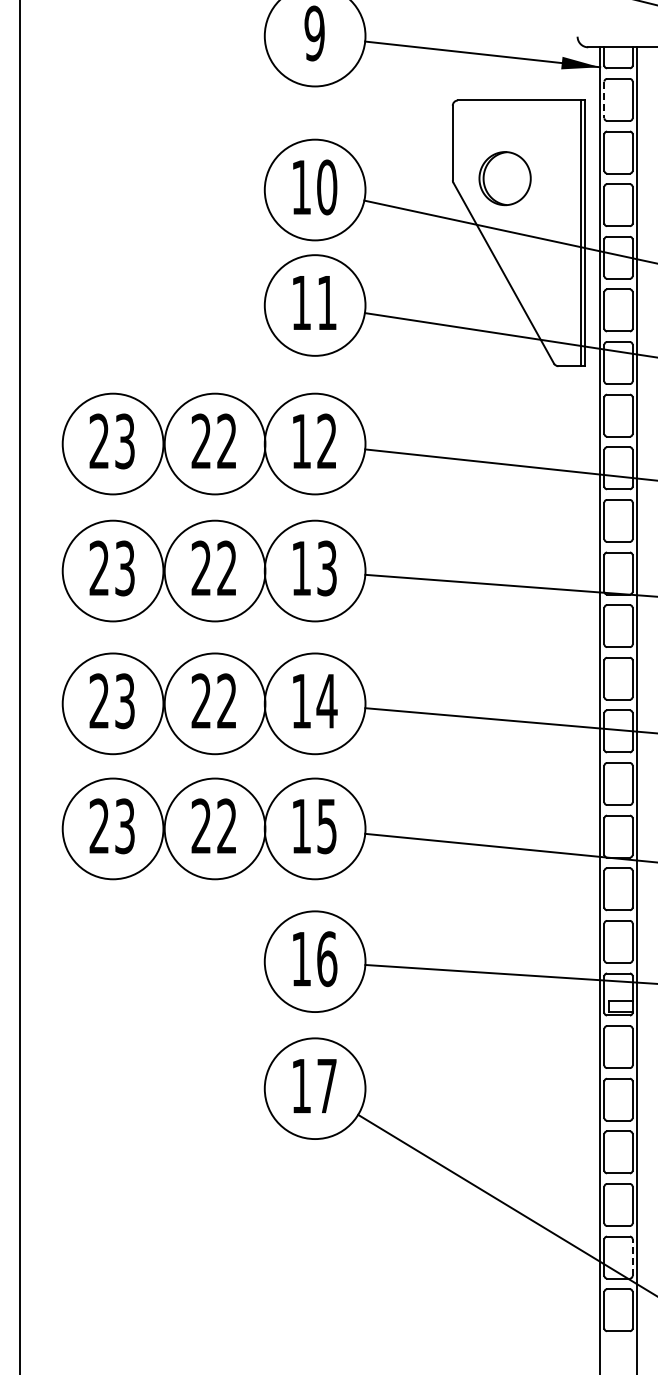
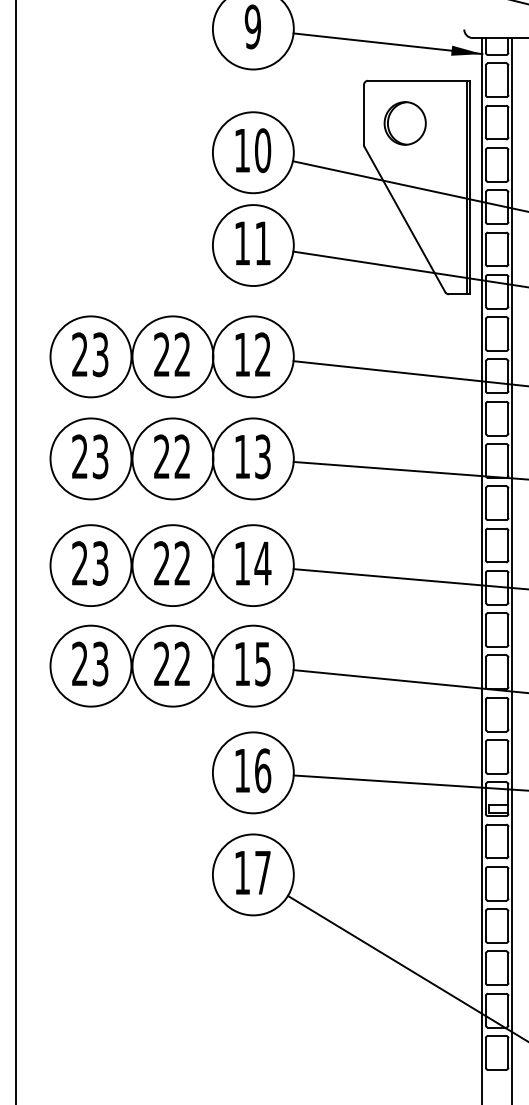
line: (604, 100) -> (485, 80), dashed -> solid
part: (504, 178) -> (404, 123), moved
line: (632, 1257) -> (508, 1010), dashed -> solid

